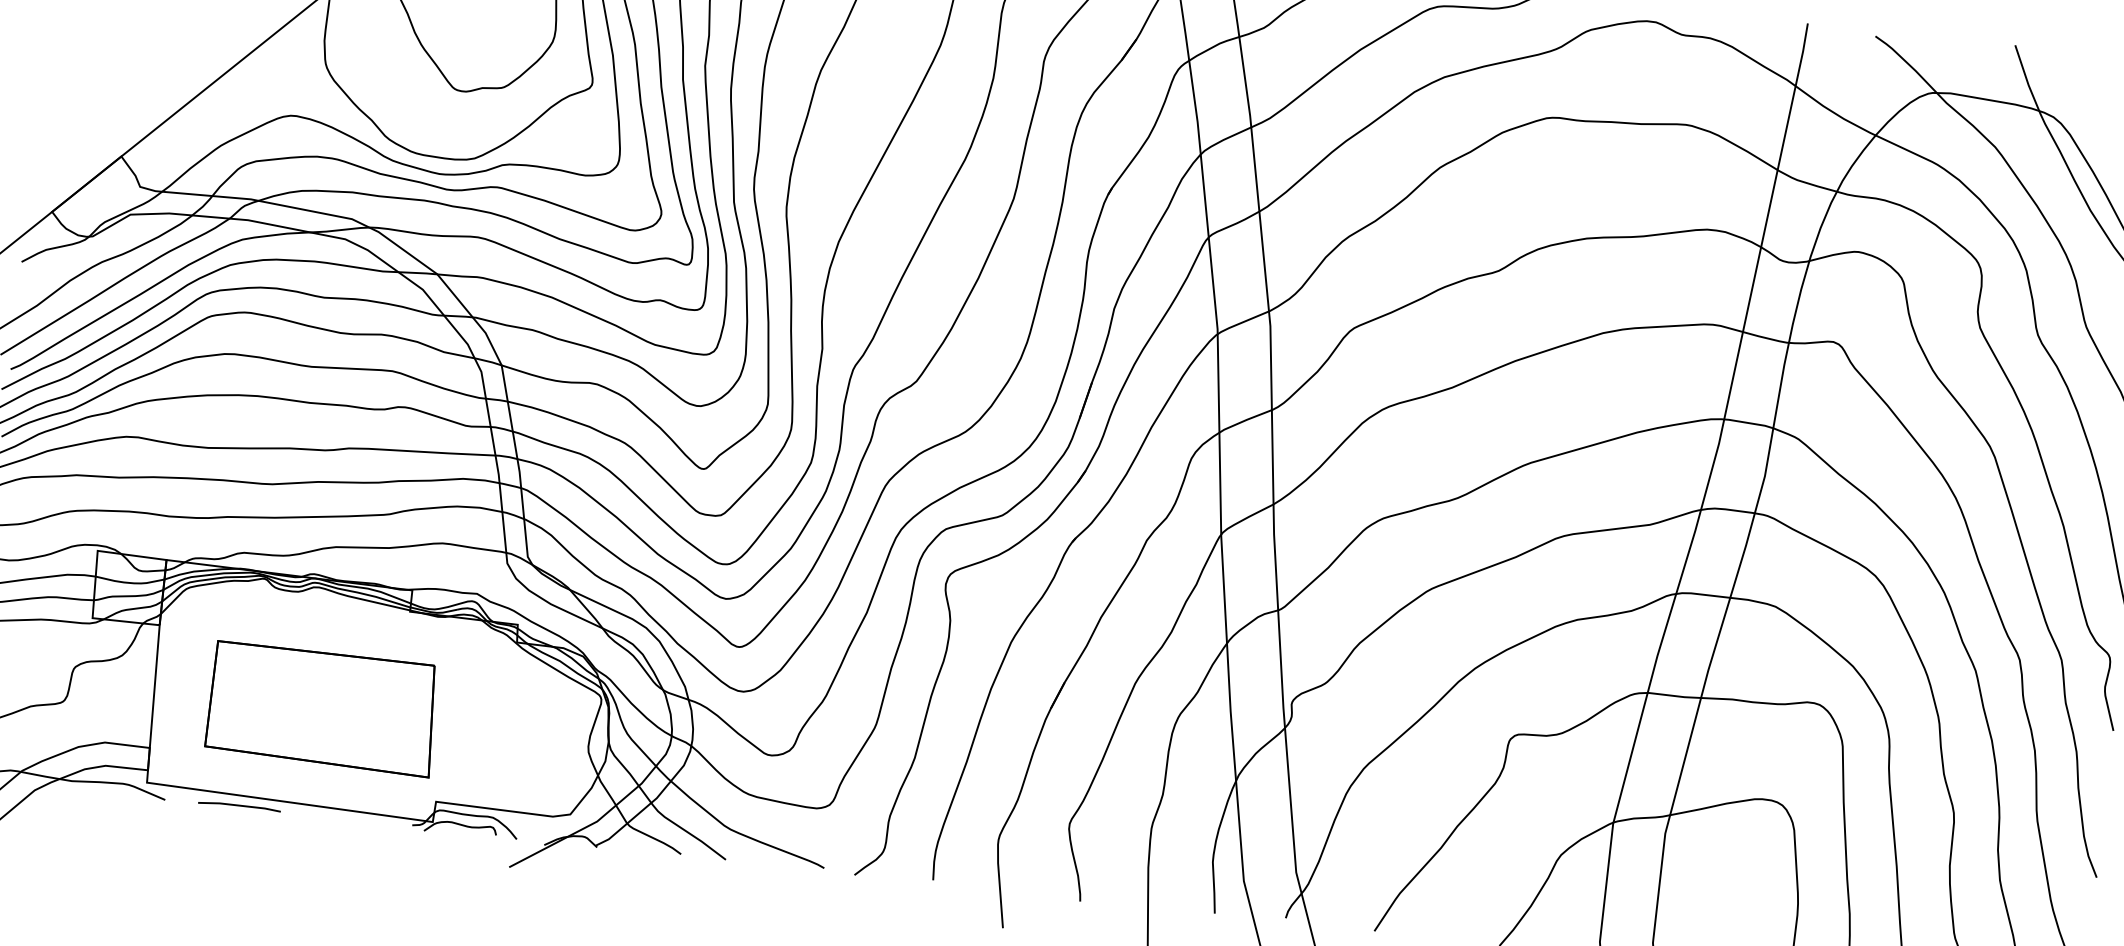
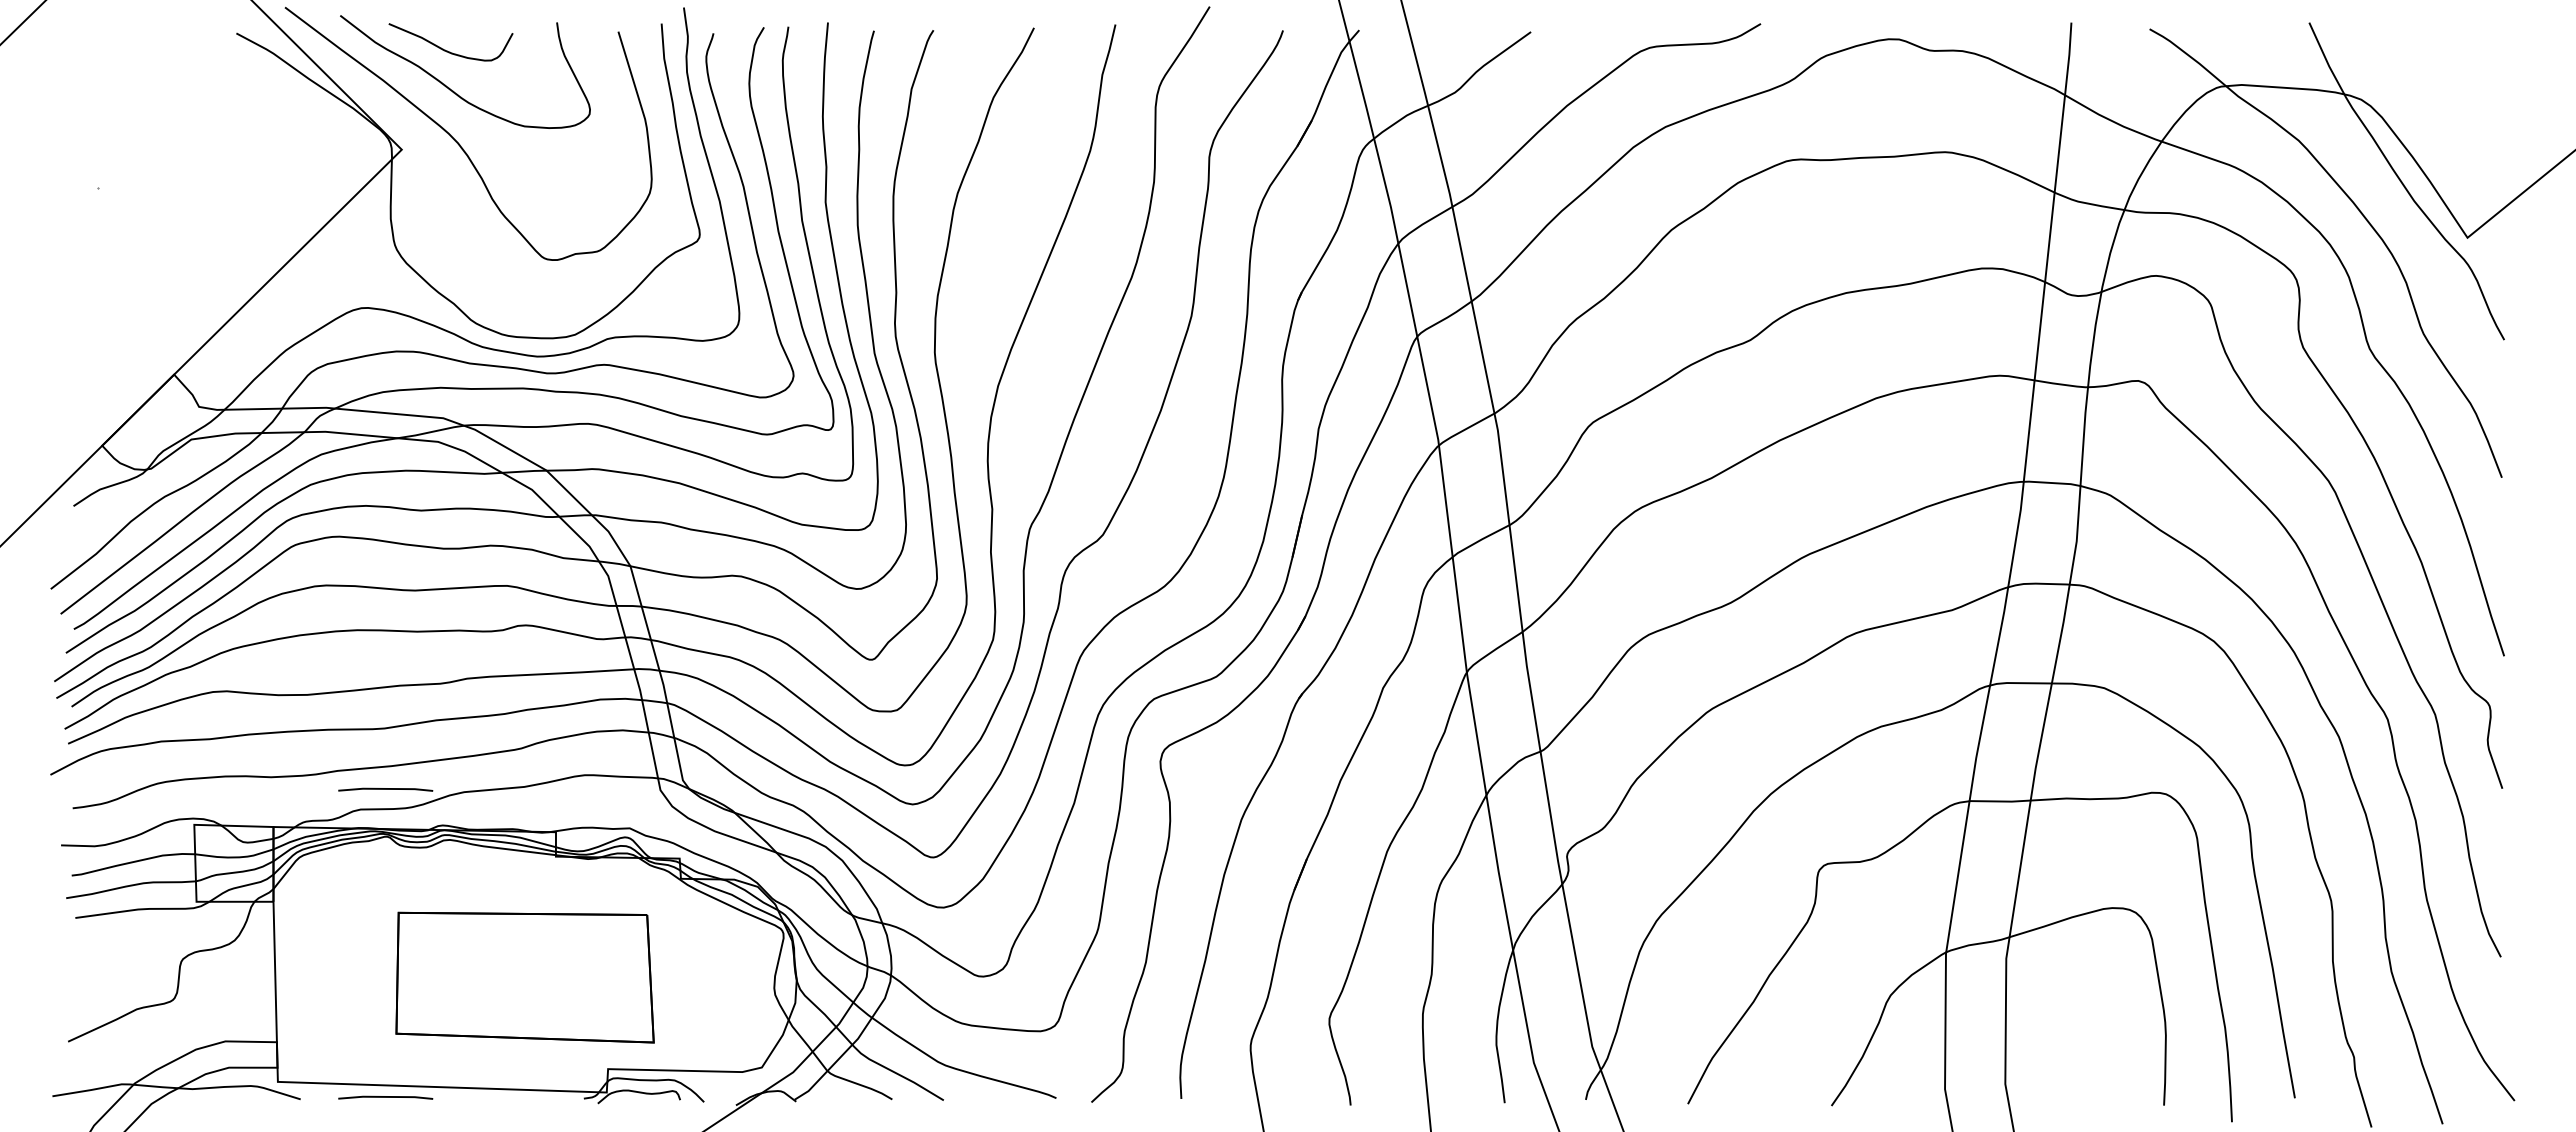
line: (267, 537) -> (385, 789), added
part: (321, 709) -> (524, 977), moved

